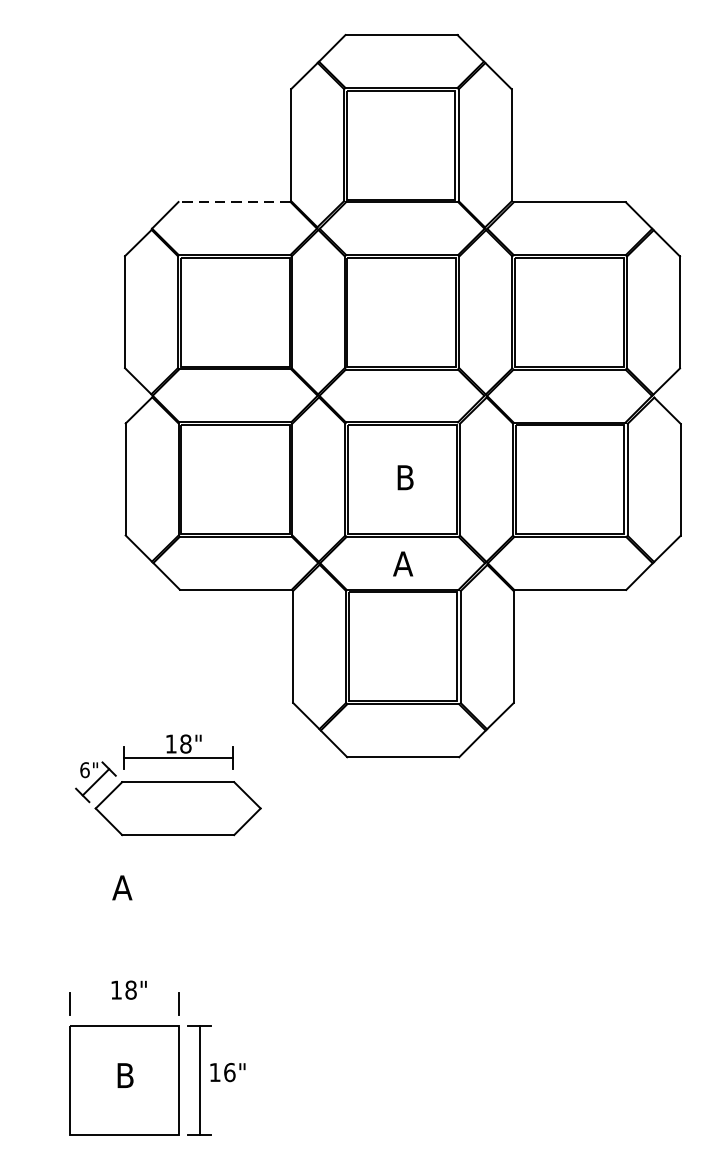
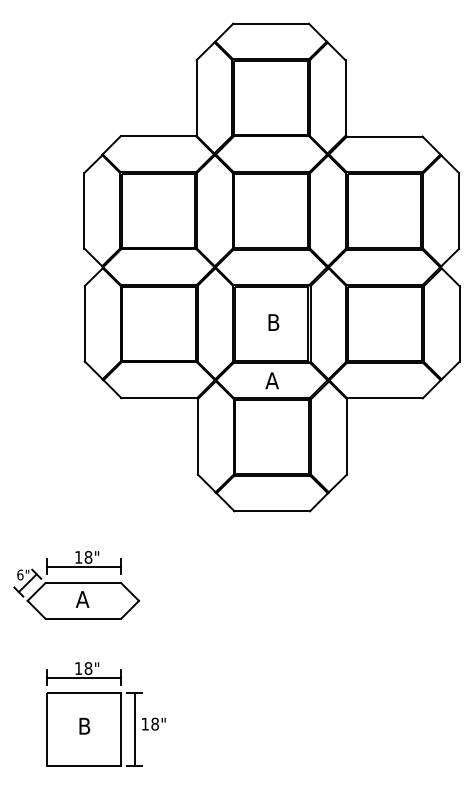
line: (234, 202) -> (158, 136), dashed -> solid
part: (168, 785) -> (76, 585), moved
line: (123, 1003) -> (83, 677), added
text: (230, 1071) -> (155, 723), 16" -> 18"

